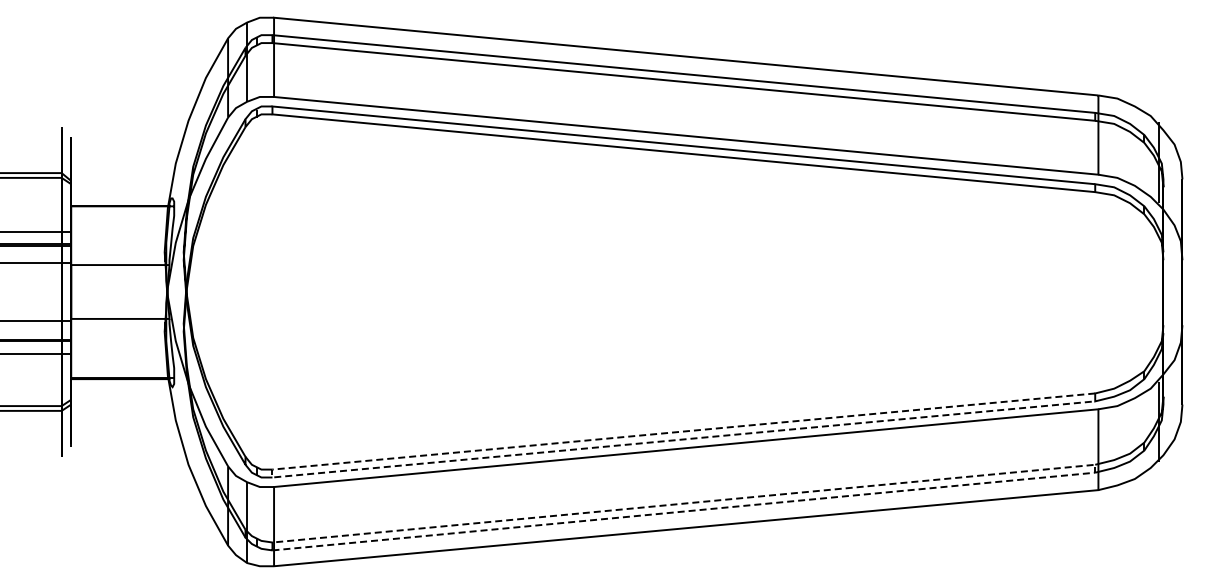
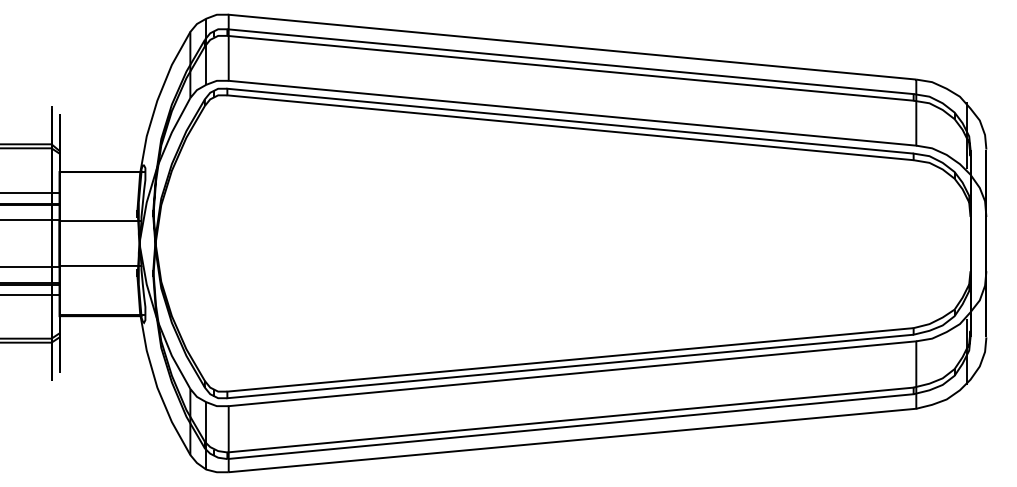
line: (1095, 468) -> (913, 390), dashed -> solid
line: (272, 473) -> (227, 394), dashed -> solid

